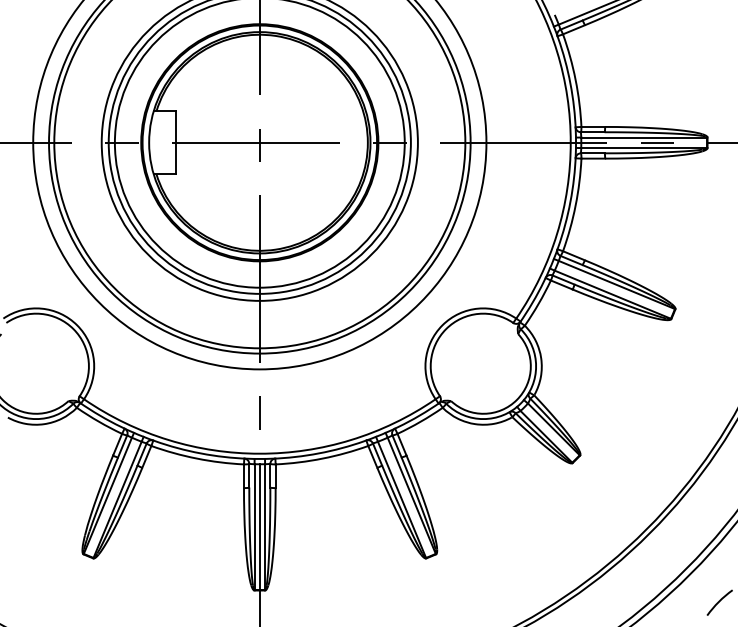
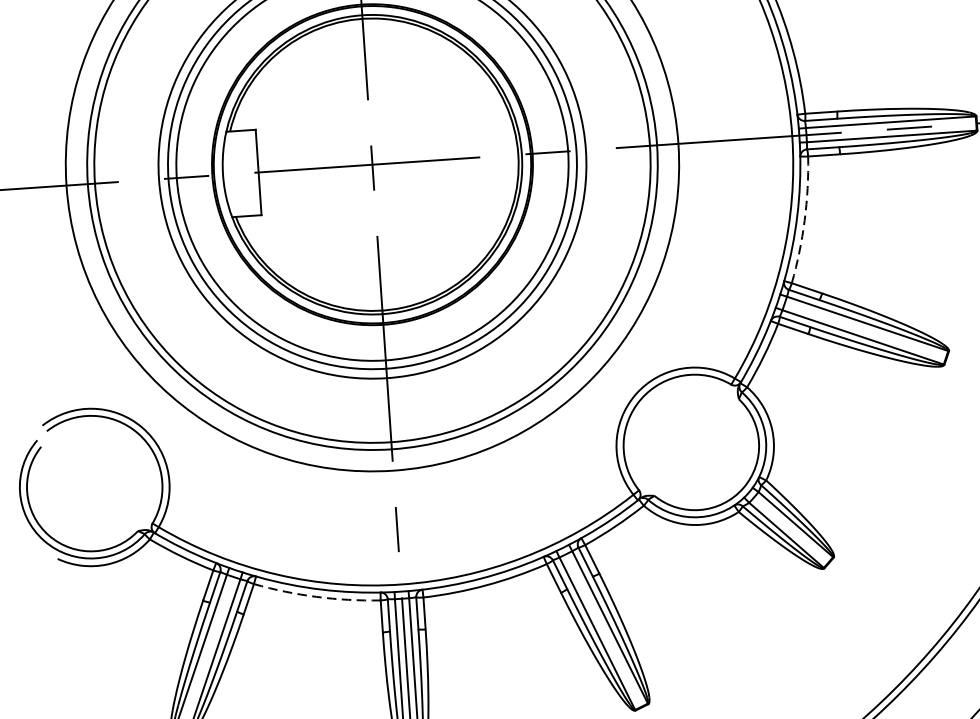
arc: (575, 205) -> (804, 220), solid -> dashed
arc: (197, 458) -> (317, 596), solid -> dashed

